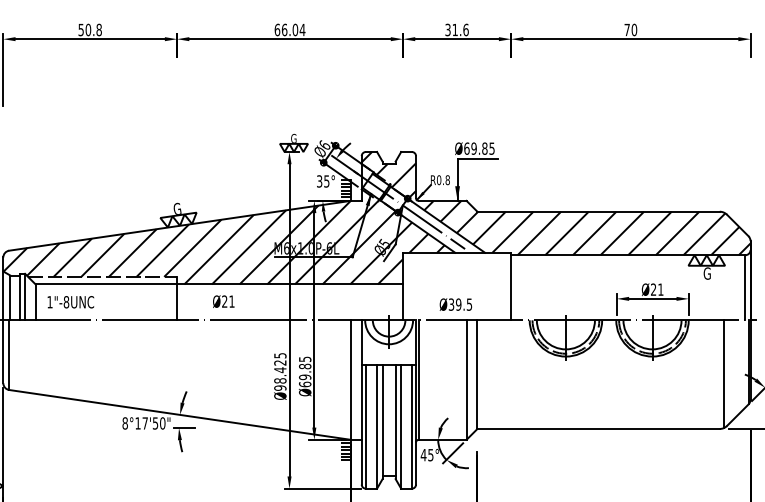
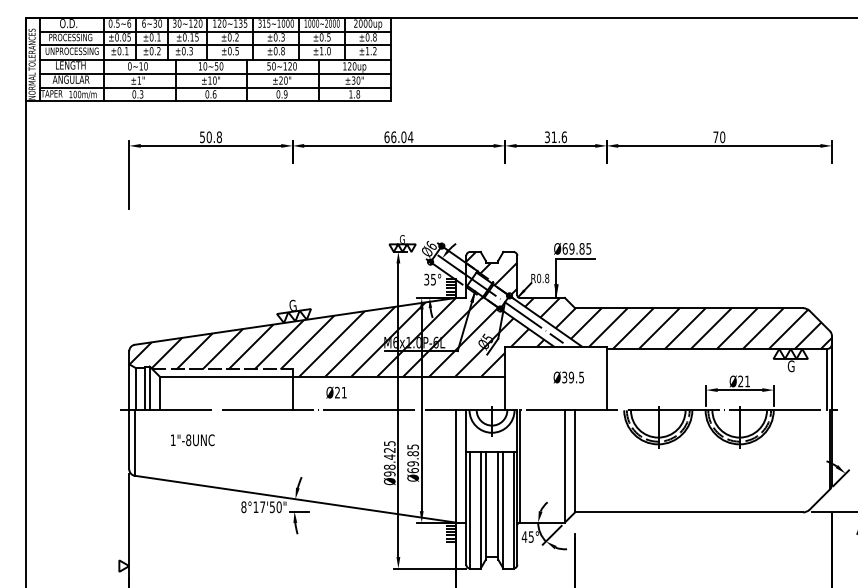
text: (70, 302) -> (192, 440), moved
text: (455, 304) -> (568, 377), moved
line: (723, 373) -> (806, 460), removed

